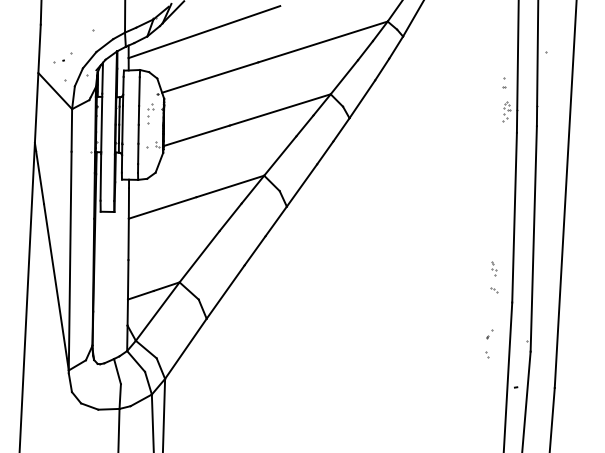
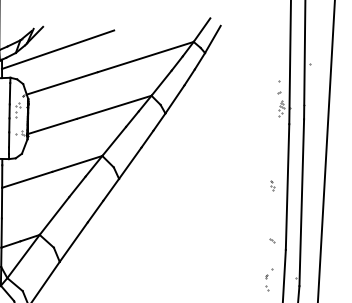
part: (504, 82) -> (280, 87), size x1.6
part: (494, 268) -> (272, 185), moved
part: (489, 334) -> (269, 273), size x1.6

